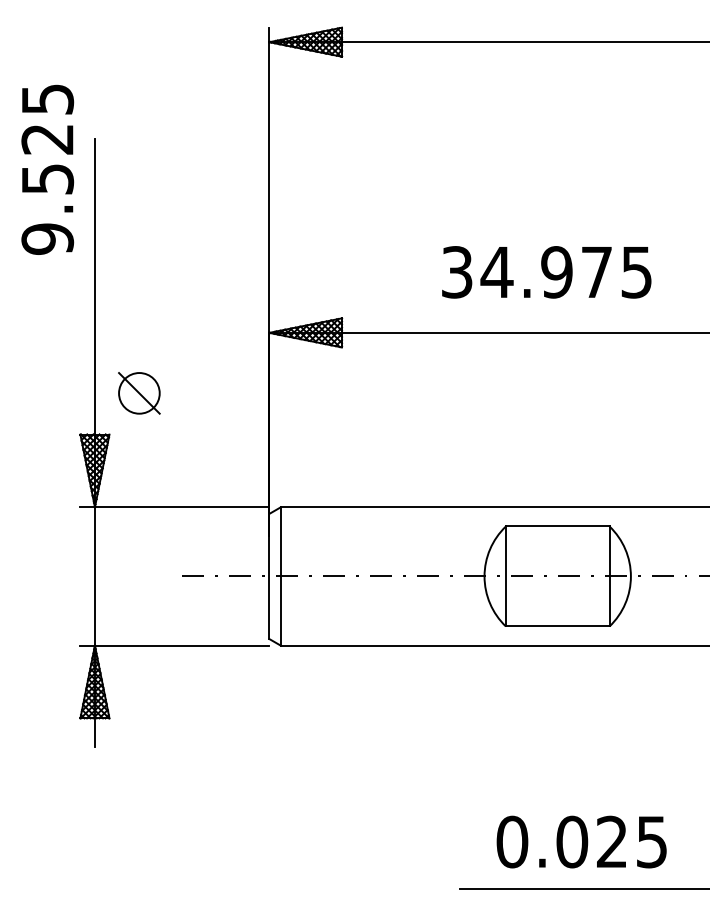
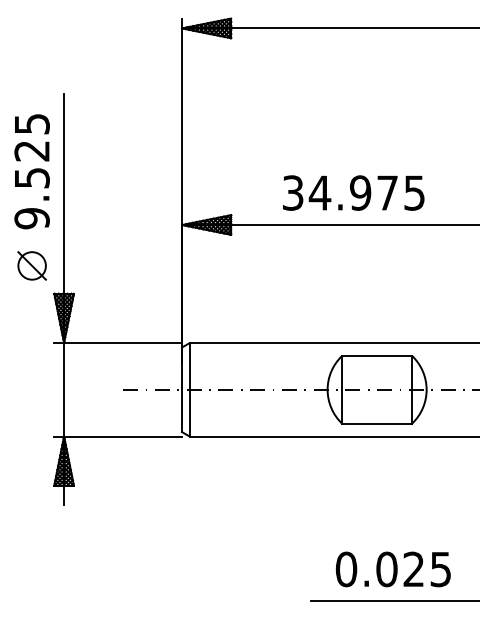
text: (46, 169) -> (31, 171), moved
text: (546, 271) -> (353, 192), moved
part: (138, 392) -> (31, 265), moved

